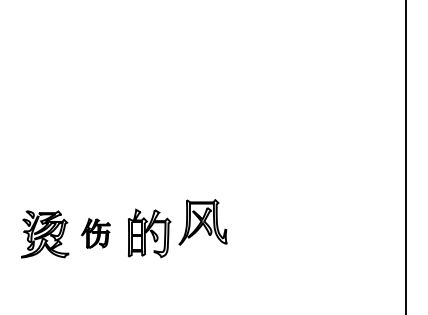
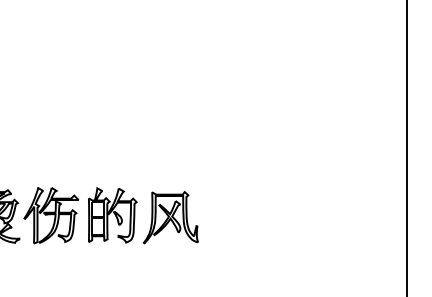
part: (202, 222) -> (170, 217), moved
part: (95, 233) -> (50, 215), size x1.67

